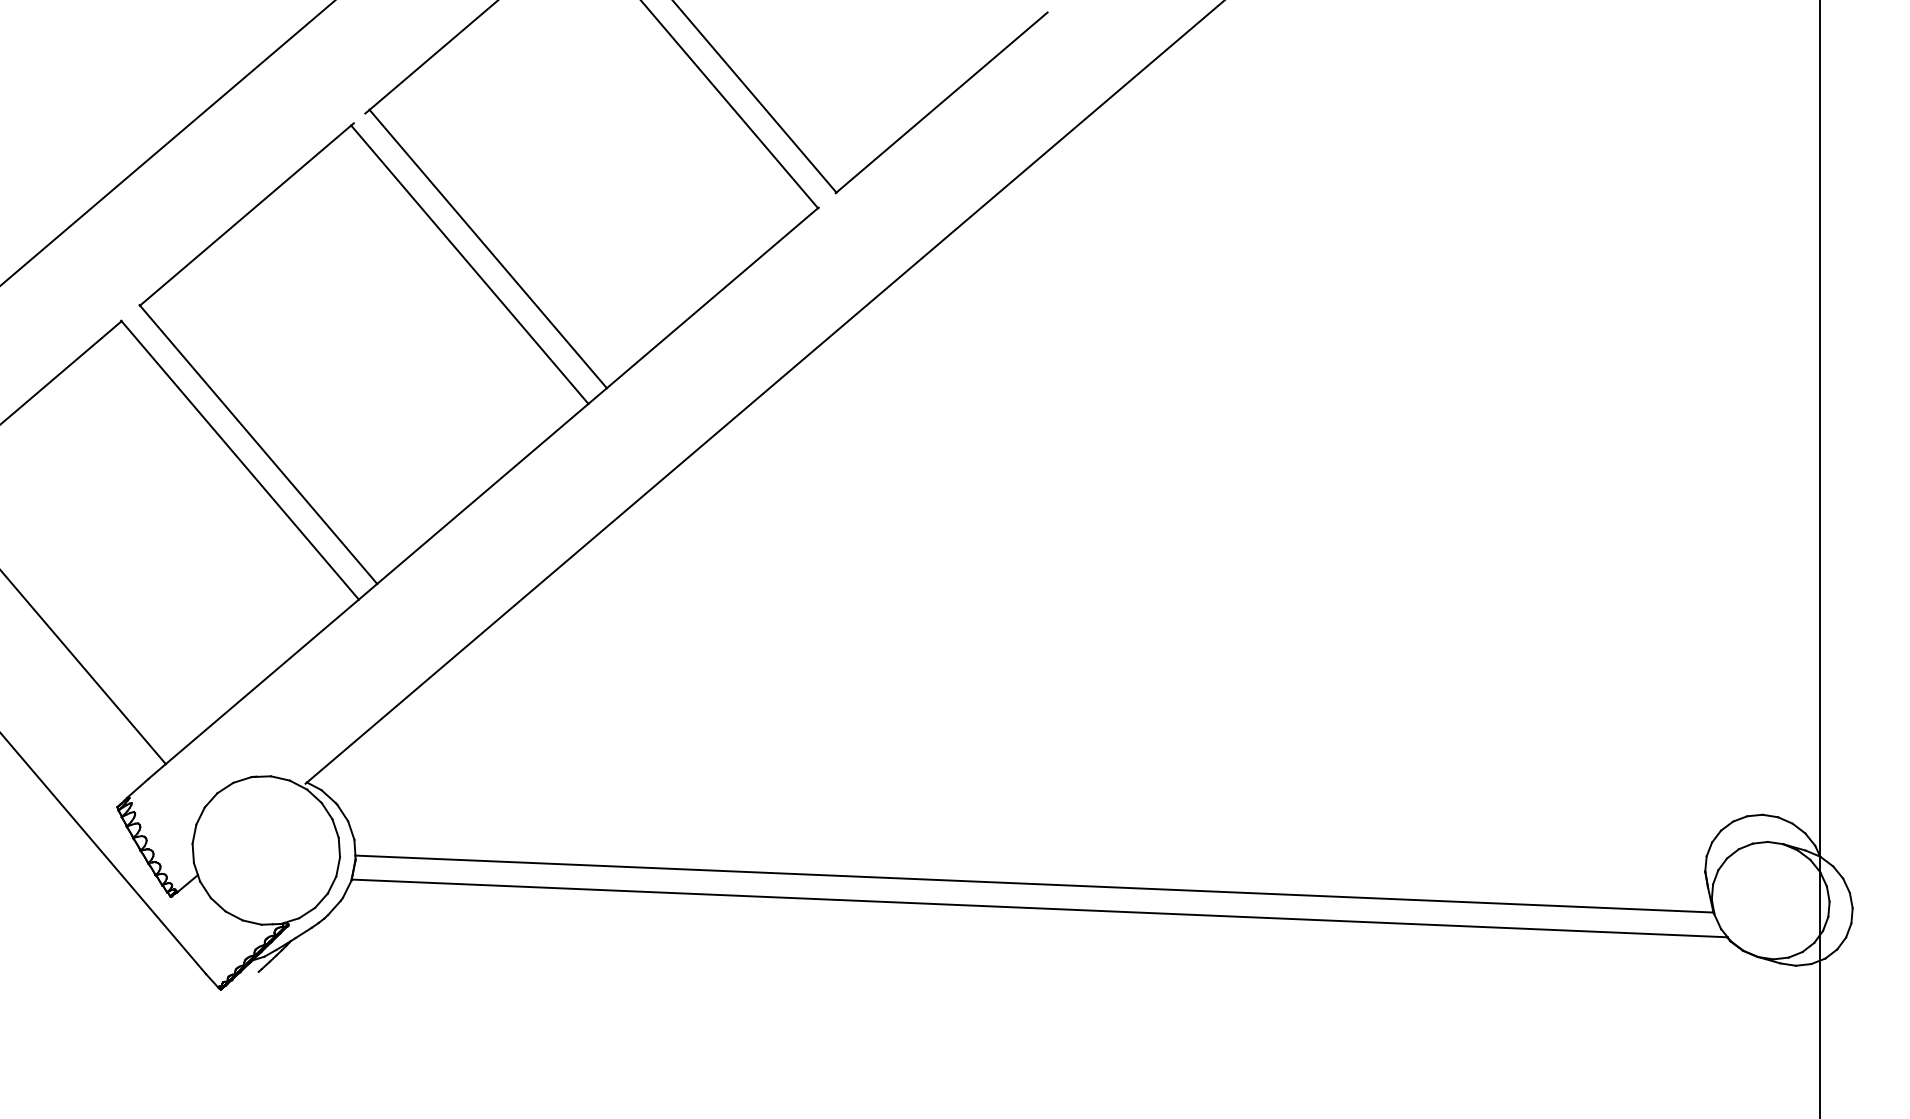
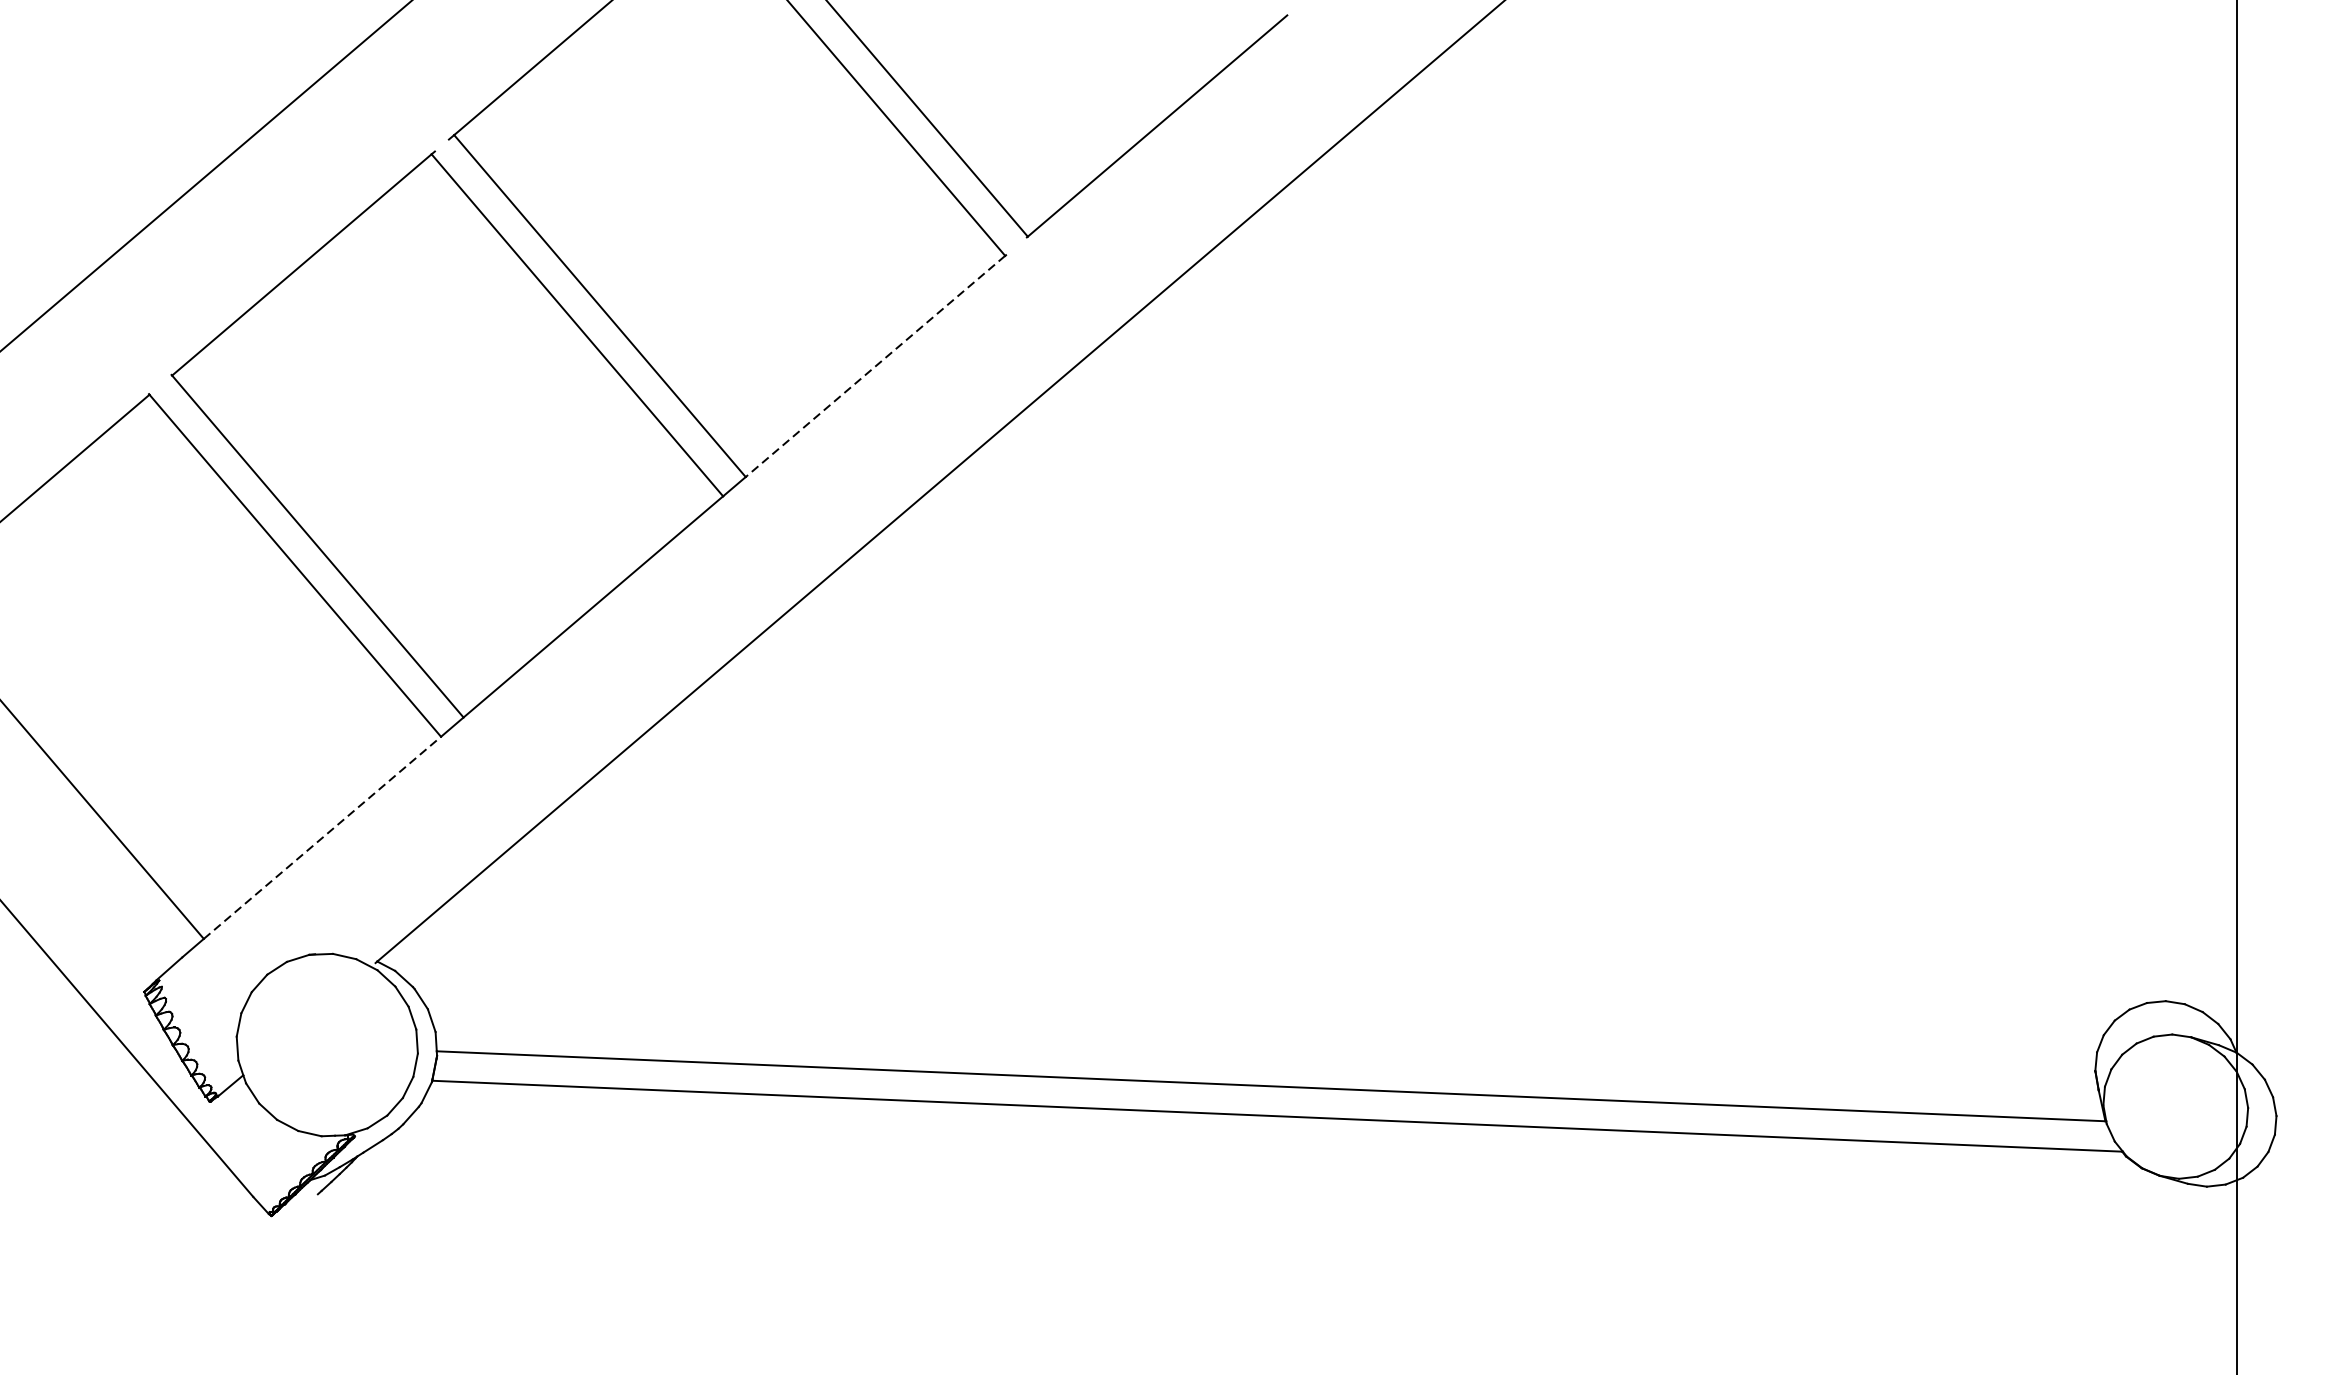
line: (712, 298) -> (875, 366), solid -> dashed
line: (262, 681) -> (322, 837), solid -> dashed

